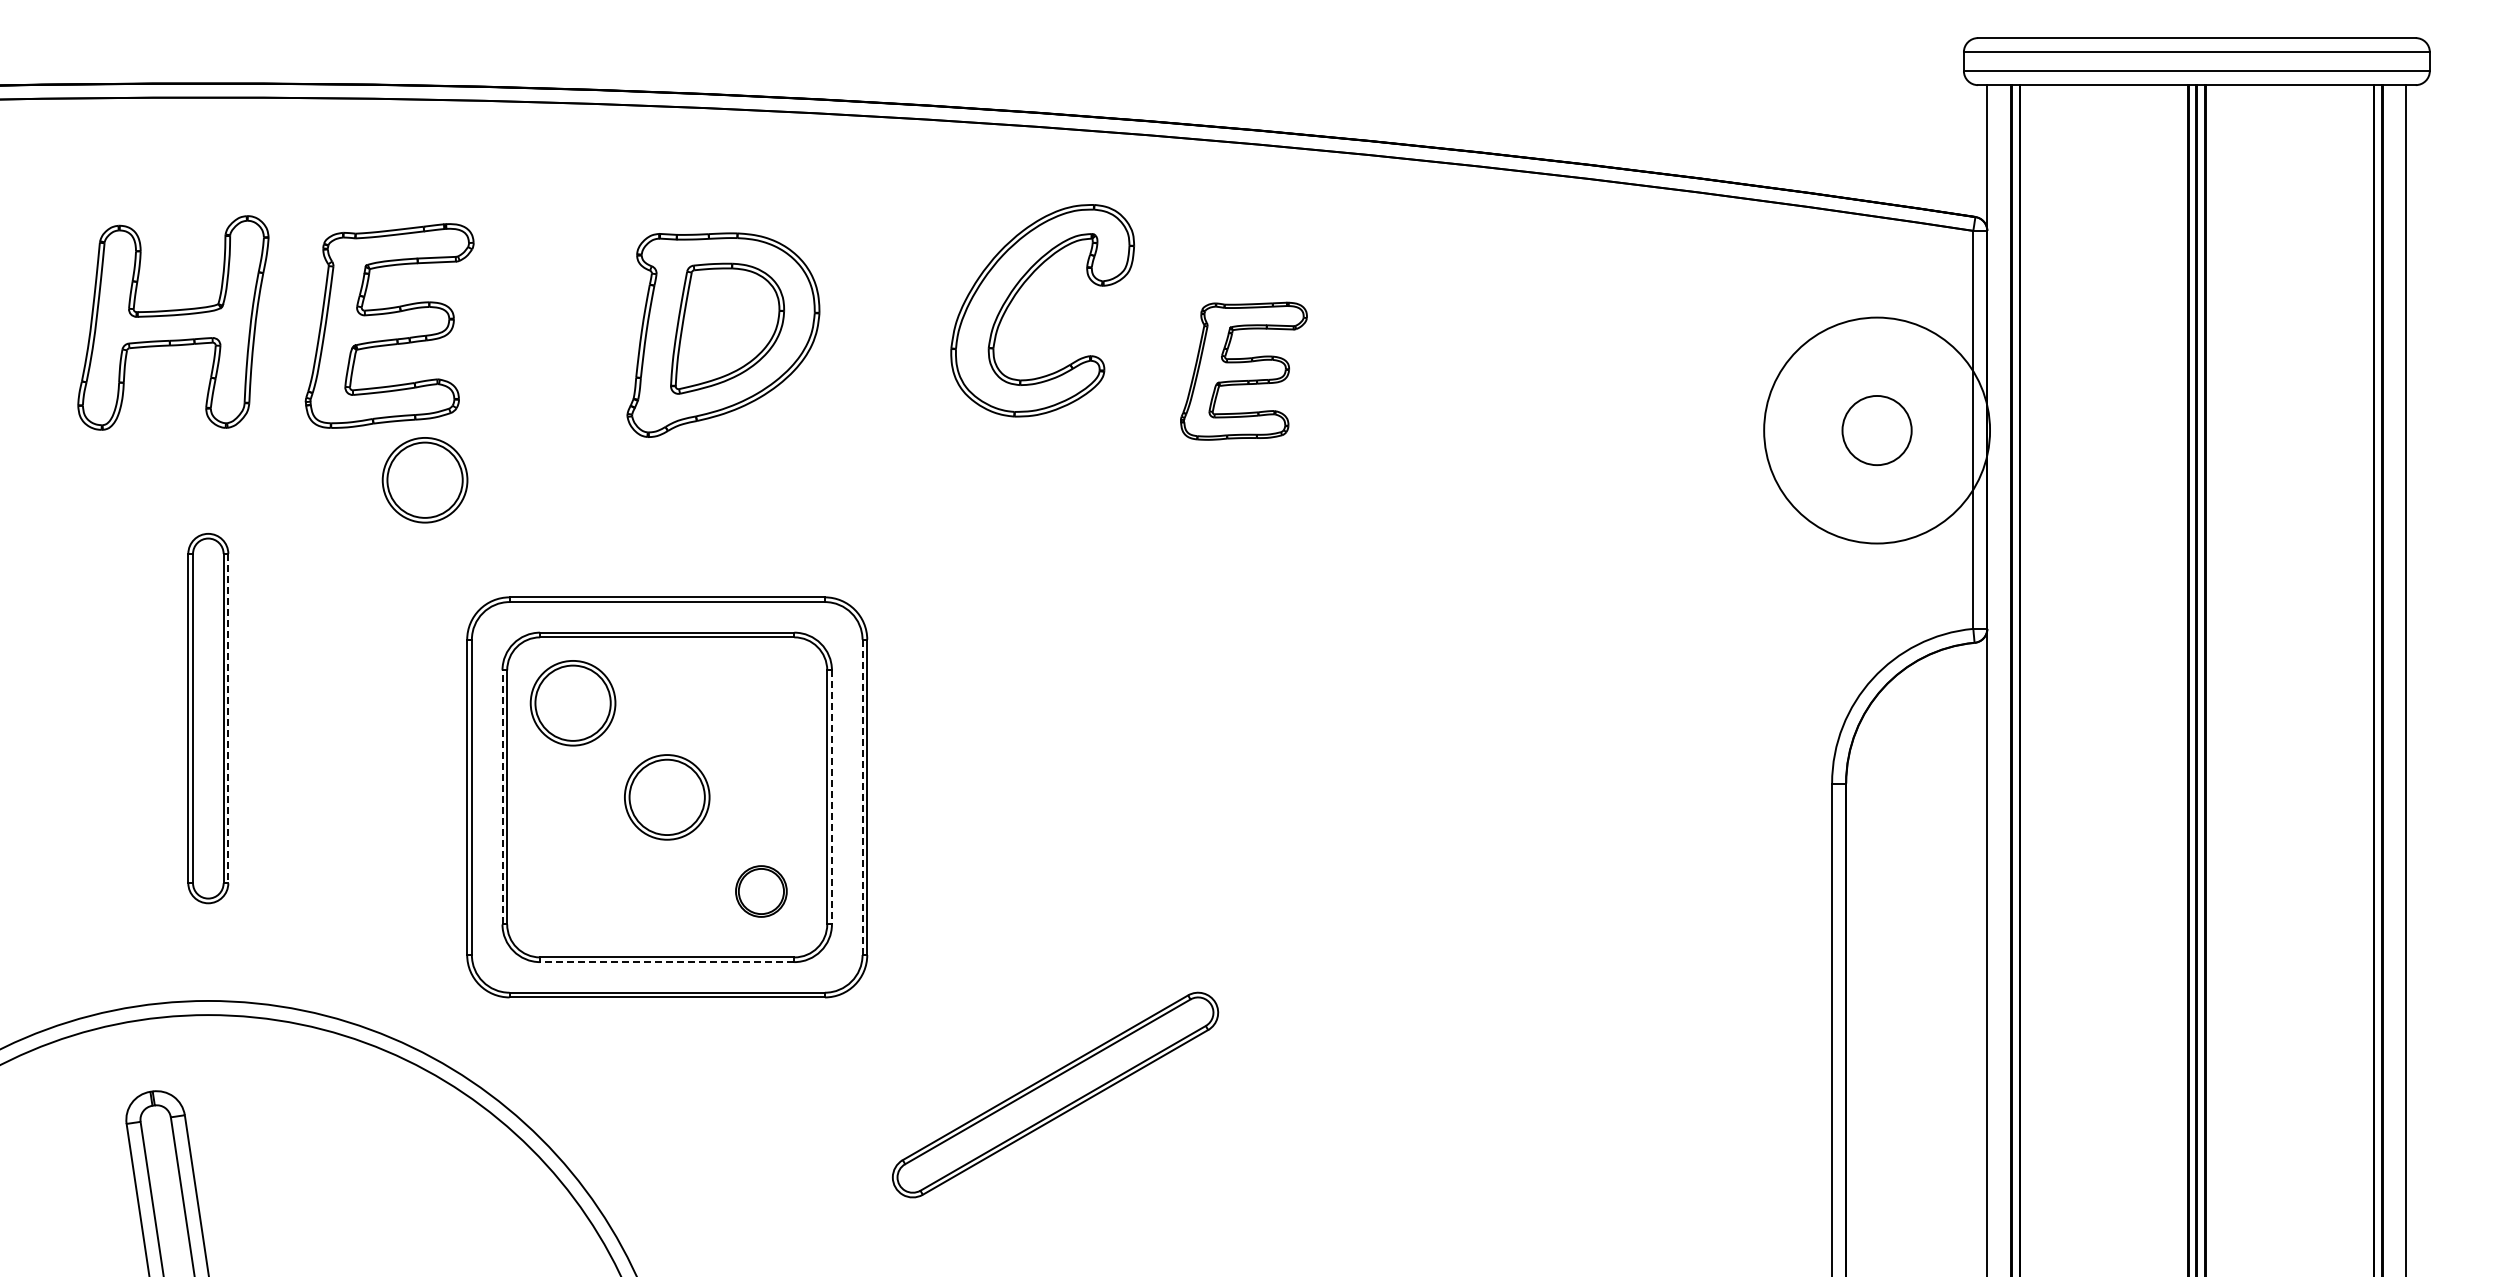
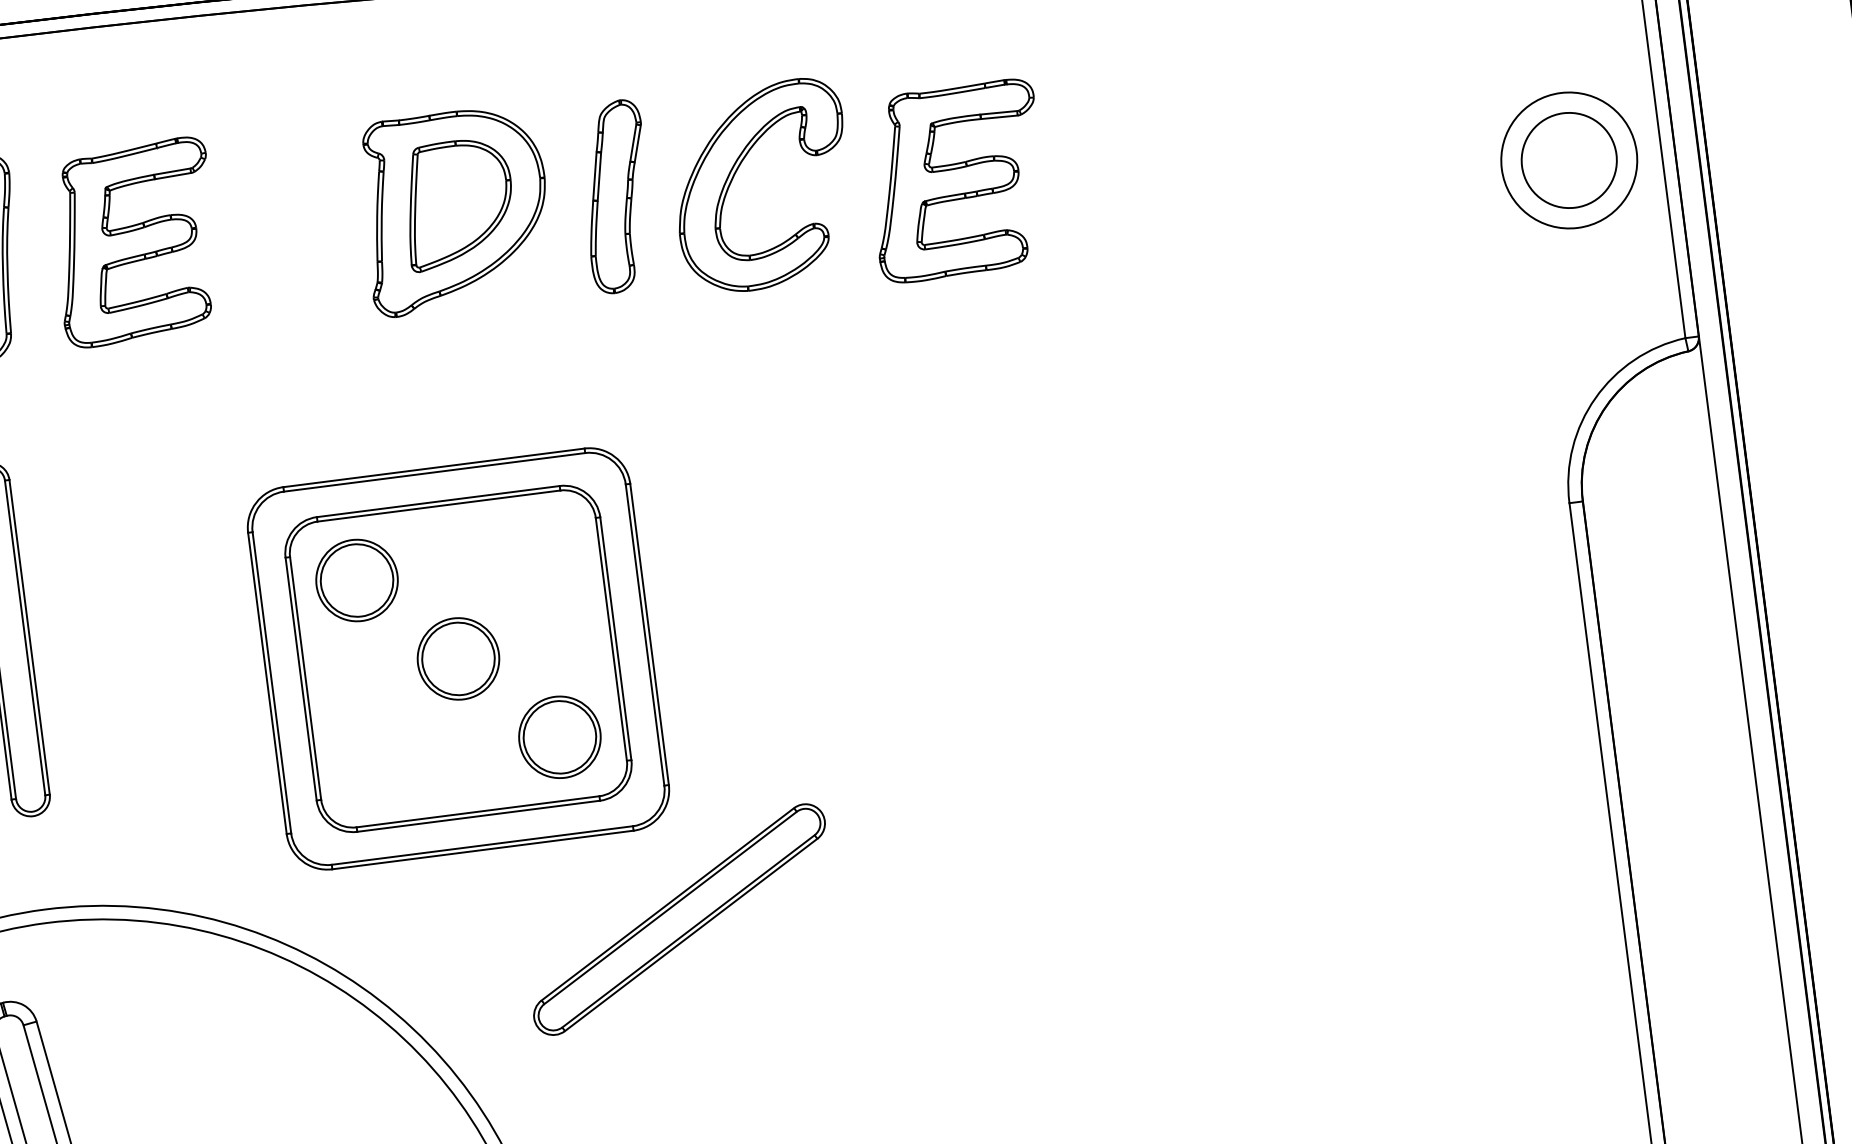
part: (1018, 292) -> (737, 171), moved
part: (891, 342) -> (617, 196), added
part: (1243, 371) -> (956, 181), size x1.43
circle: (1876, 430) -> (1568, 160), size x0.62
circle: (1876, 430) -> (1568, 160), size x1.43
part: (424, 480) -> (187, 385), removed
line: (228, 718) -> (29, 637), dashed -> solid
line: (502, 796) -> (301, 678), dashed -> solid
line: (831, 797) -> (615, 638), dashed -> solid
line: (862, 797) -> (645, 635), dashed -> solid
part: (761, 891) -> (560, 737), size x1.67
line: (666, 962) -> (478, 816), dashed -> solid
part: (1055, 1094) -> (679, 919), moved

